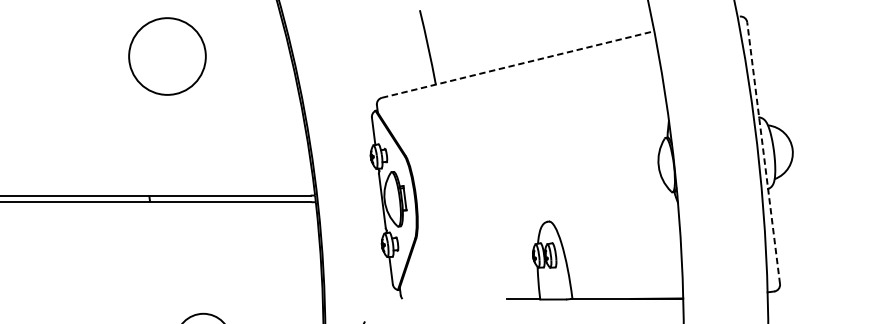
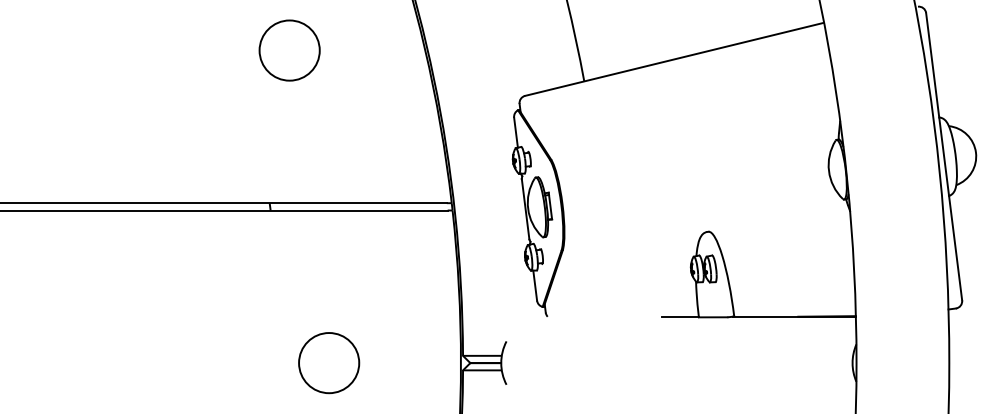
circle: (167, 56) -> (289, 50), size x0.71
line: (518, 64) -> (674, 59), dashed -> solid
line: (763, 153) -> (944, 156), dashed -> solid

